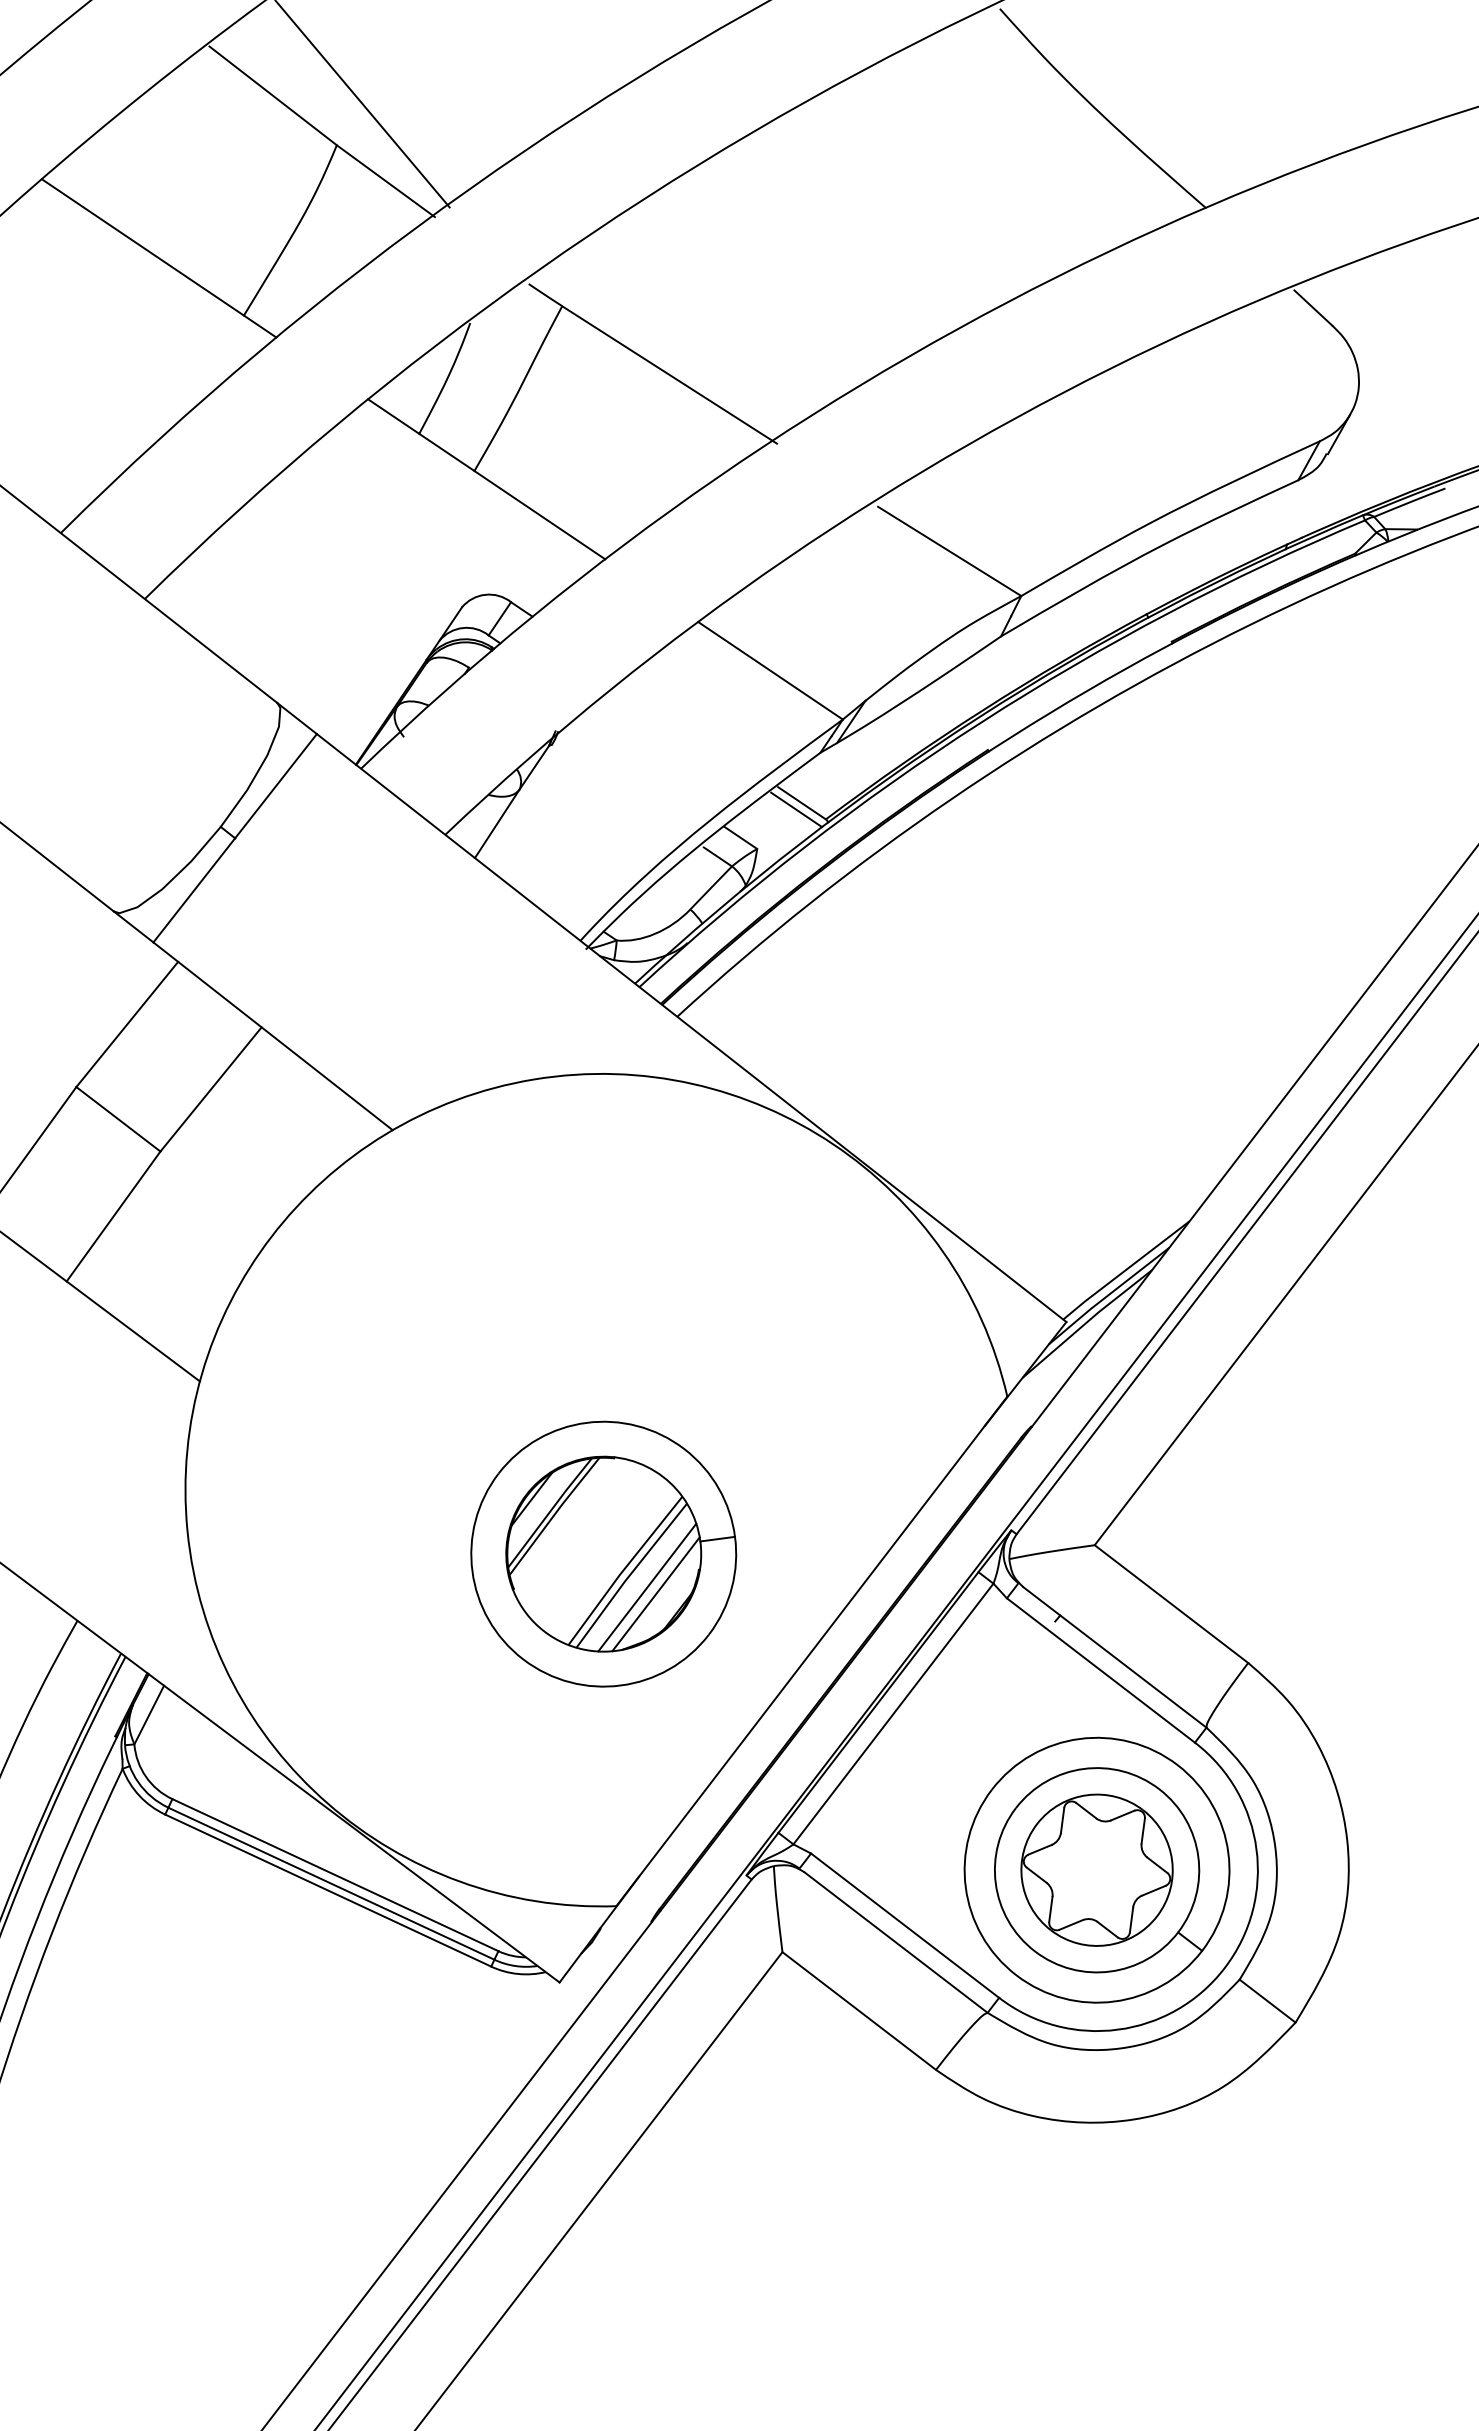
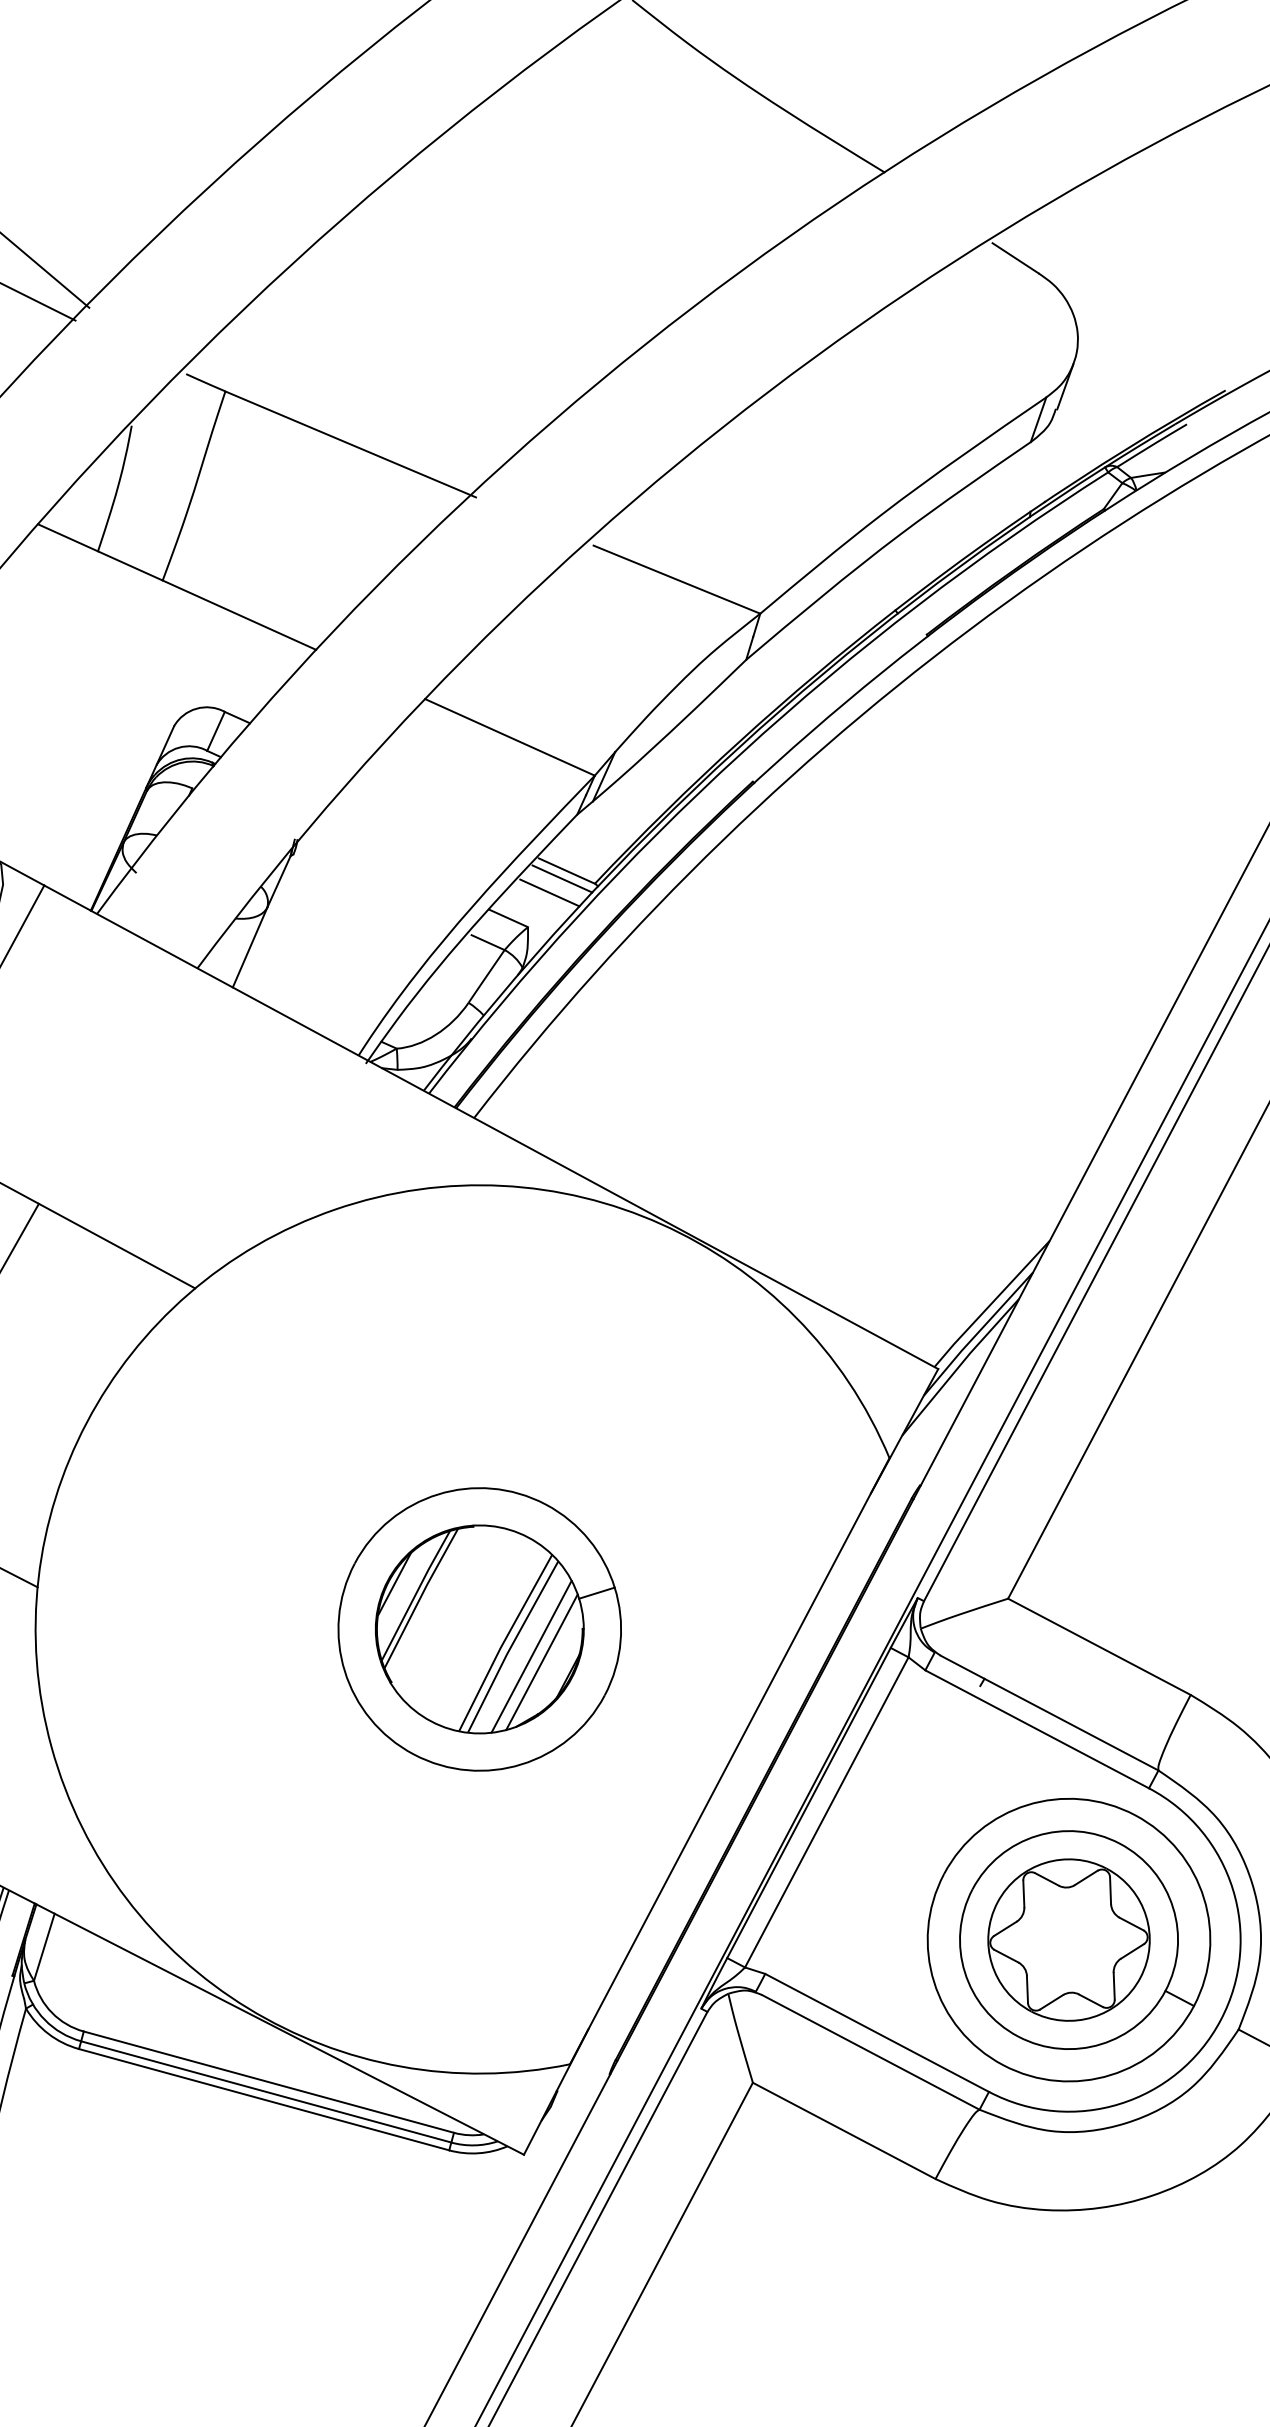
line: (782, 820) -> (549, 892), added
part: (603, 1553) -> (479, 1628), moved

